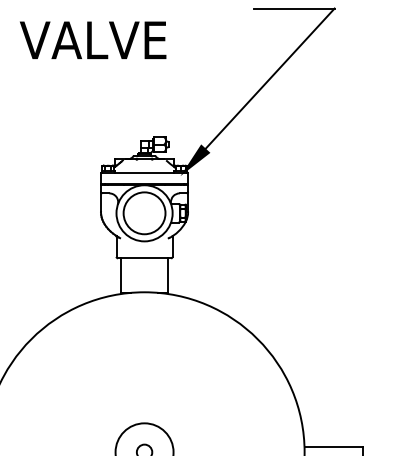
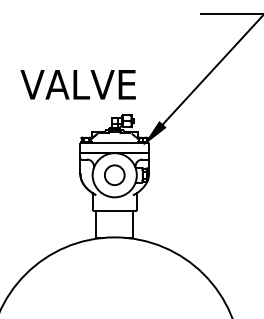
text: (93, 39) -> (78, 84), moved
circle: (144, 213) -> (114, 175), size x0.6

